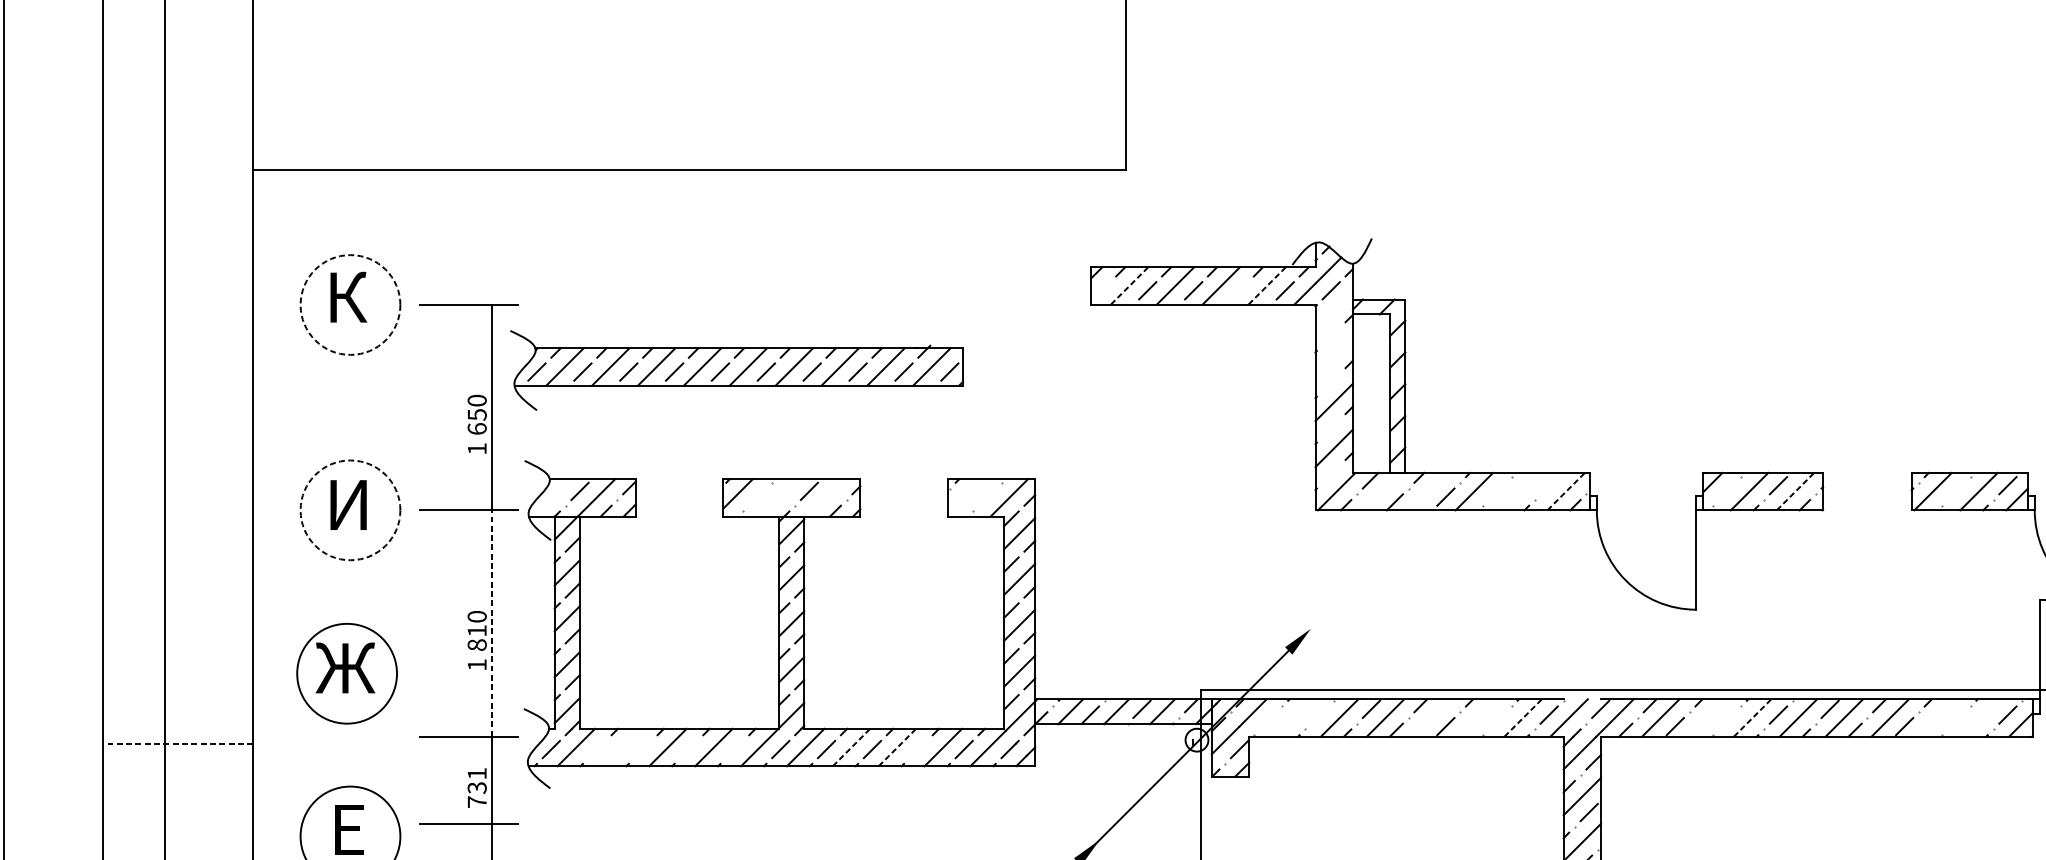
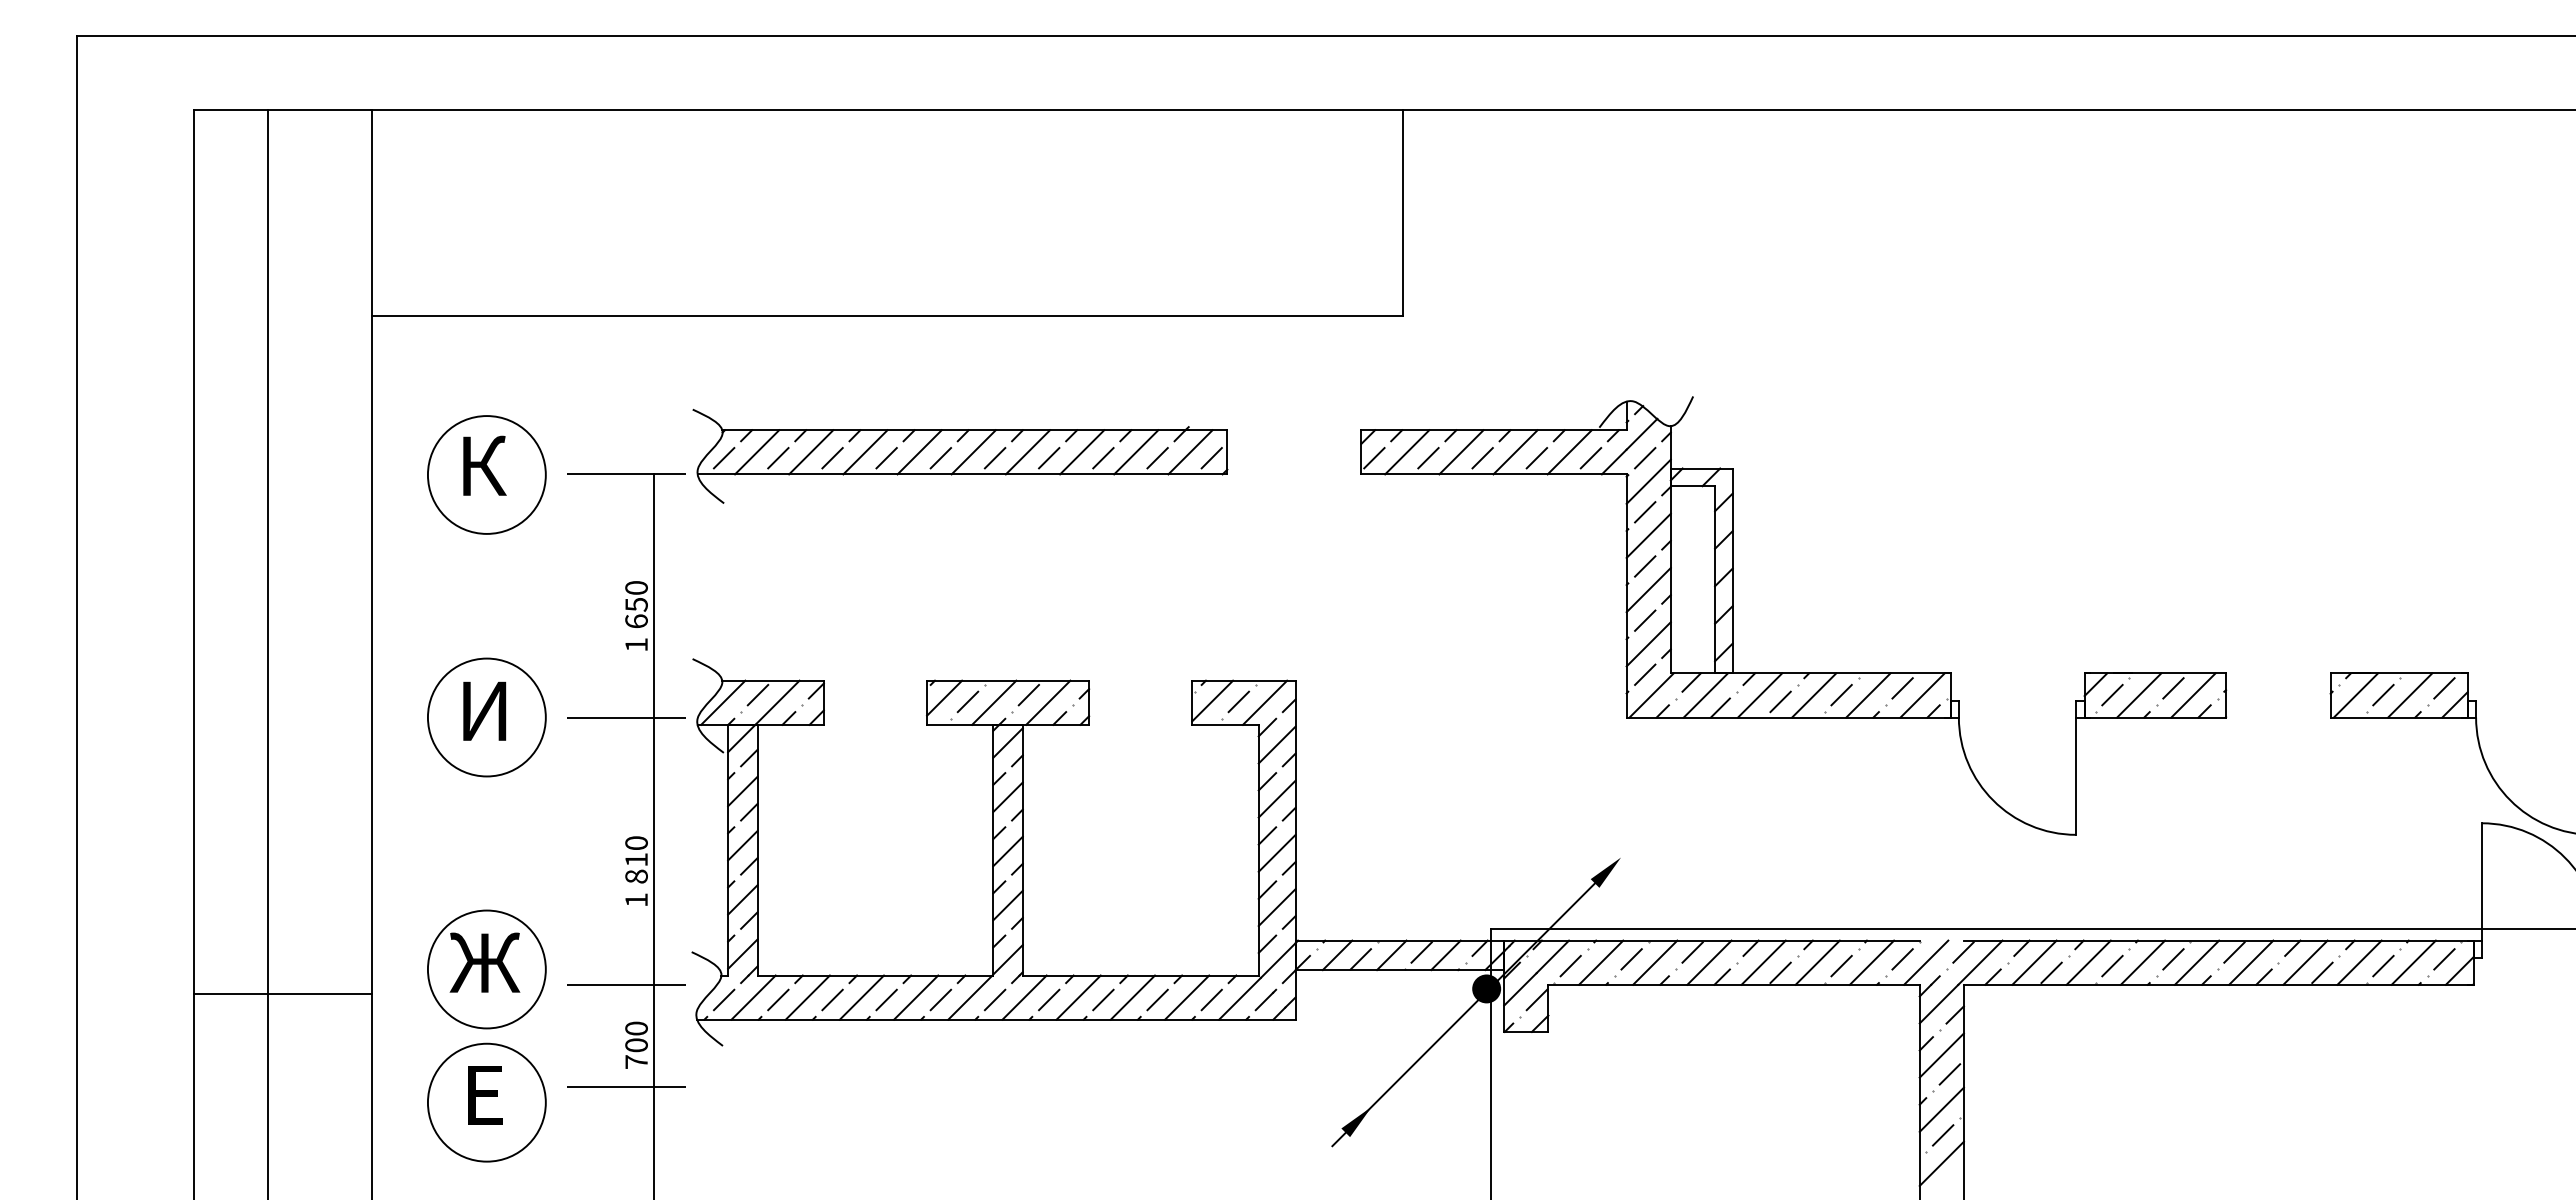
line: (1129, 285) -> (1407, 451), dashed -> solid
line: (1267, 285) -> (1570, 451), dashed -> solid
line: (1102, 291) -> (1374, 458), added
line: (1239, 291) -> (1536, 458), added
circle: (350, 304) -> (486, 474), dashed -> solid
line: (1334, 310) -> (1648, 481), added
line: (1331, 336) -> (1645, 512), added
line: (1334, 356) -> (1648, 535), added
part: (737, 369) -> (960, 455), moved
line: (1331, 382) -> (1645, 566), added
line: (1331, 428) -> (1645, 620), added
line: (1331, 473) -> (1645, 674), added
line: (1549, 485) -> (1902, 688), added
line: (1497, 490) -> (1841, 694), added
line: (1726, 490) -> (2112, 694), added
line: (1956, 490) -> (2383, 694), added
line: (1382, 491) -> (1705, 695), added
line: (1428, 491) -> (1760, 695), added
line: (1520, 491) -> (1868, 695), added
line: (1566, 491) -> (1923, 695), dashed -> solid
line: (1795, 491) -> (2193, 695), dashed -> solid
line: (964, 495) -> (1212, 700), added
line: (757, 496) -> (967, 701), added
line: (986, 496) -> (1238, 701), added
line: (550, 497) -> (723, 702), added
line: (780, 497) -> (994, 702), added
line: (825, 497) -> (1048, 702), added
circle: (350, 510) -> (486, 717), dashed -> solid
line: (491, 623) -> (653, 851), dashed -> solid
part: (346, 673) -> (486, 969), moved
line: (1319, 715) -> (1631, 959), added
line: (1294, 717) -> (1601, 962), added
line: (1431, 717) -> (1763, 962), added
line: (1477, 717) -> (1817, 962), added
line: (1523, 717) -> (1872, 962), dashed -> solid
line: (1706, 717) -> (2088, 962), added
line: (1753, 717) -> (2143, 962), dashed -> solid
line: (1936, 717) -> (2359, 962), added
line: (1981, 717) -> (2413, 962), added
line: (1267, 720) -> (1570, 965), added
line: (1497, 720) -> (1841, 965), added
line: (1726, 720) -> (2112, 965), added
line: (1956, 720) -> (2383, 965), added
fill: (1196, 739) -> (1486, 988), added
line: (178, 744) -> (283, 993), dashed -> solid
line: (621, 747) -> (807, 997), added
line: (852, 747) -> (1079, 997), dashed -> solid
line: (897, 747) -> (1133, 997), dashed -> solid
line: (597, 749) -> (778, 999), added
line: (643, 749) -> (832, 999), added
line: (688, 749) -> (886, 999), added
line: (734, 749) -> (940, 999), added
line: (918, 749) -> (1157, 999), added
text: (477, 780) -> (636, 1036), 731 -> 700

